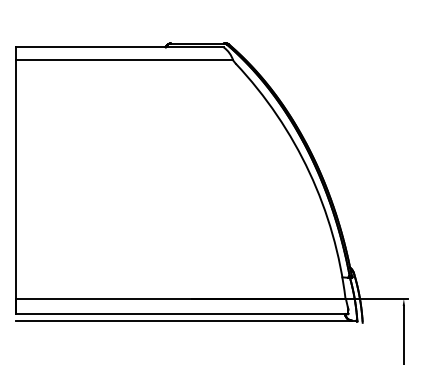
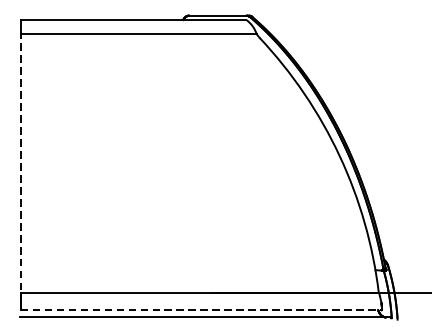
line: (16, 183) -> (20, 168), solid -> dashed
line: (182, 314) -> (201, 310), solid -> dashed

